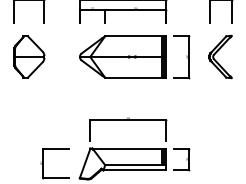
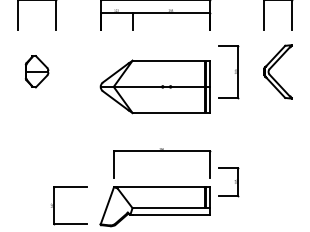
part: (28, 56) -> (36, 71), size x0.6
part: (122, 56) -> (154, 86), moved
part: (186, 158) -> (234, 180), moved

